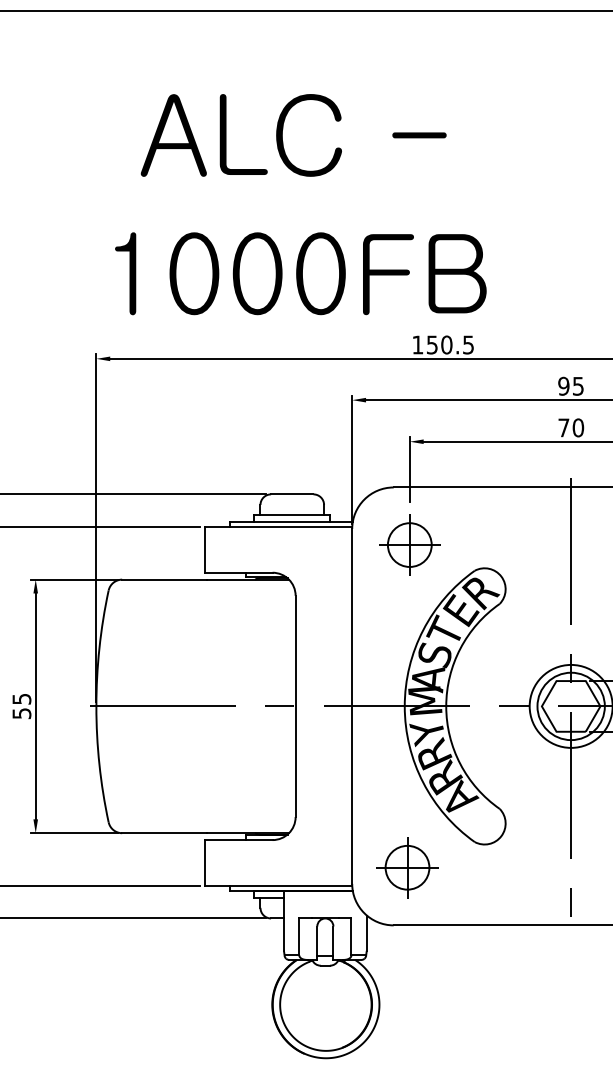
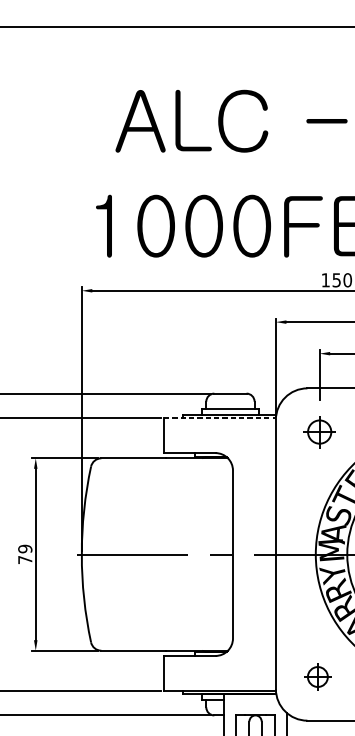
line: (278, 526) -> (219, 417), solid -> dashed
part: (409, 544) -> (319, 431), size x0.7
text: (21, 706) -> (24, 554), 55 -> 79
part: (407, 867) -> (317, 676), size x0.6

